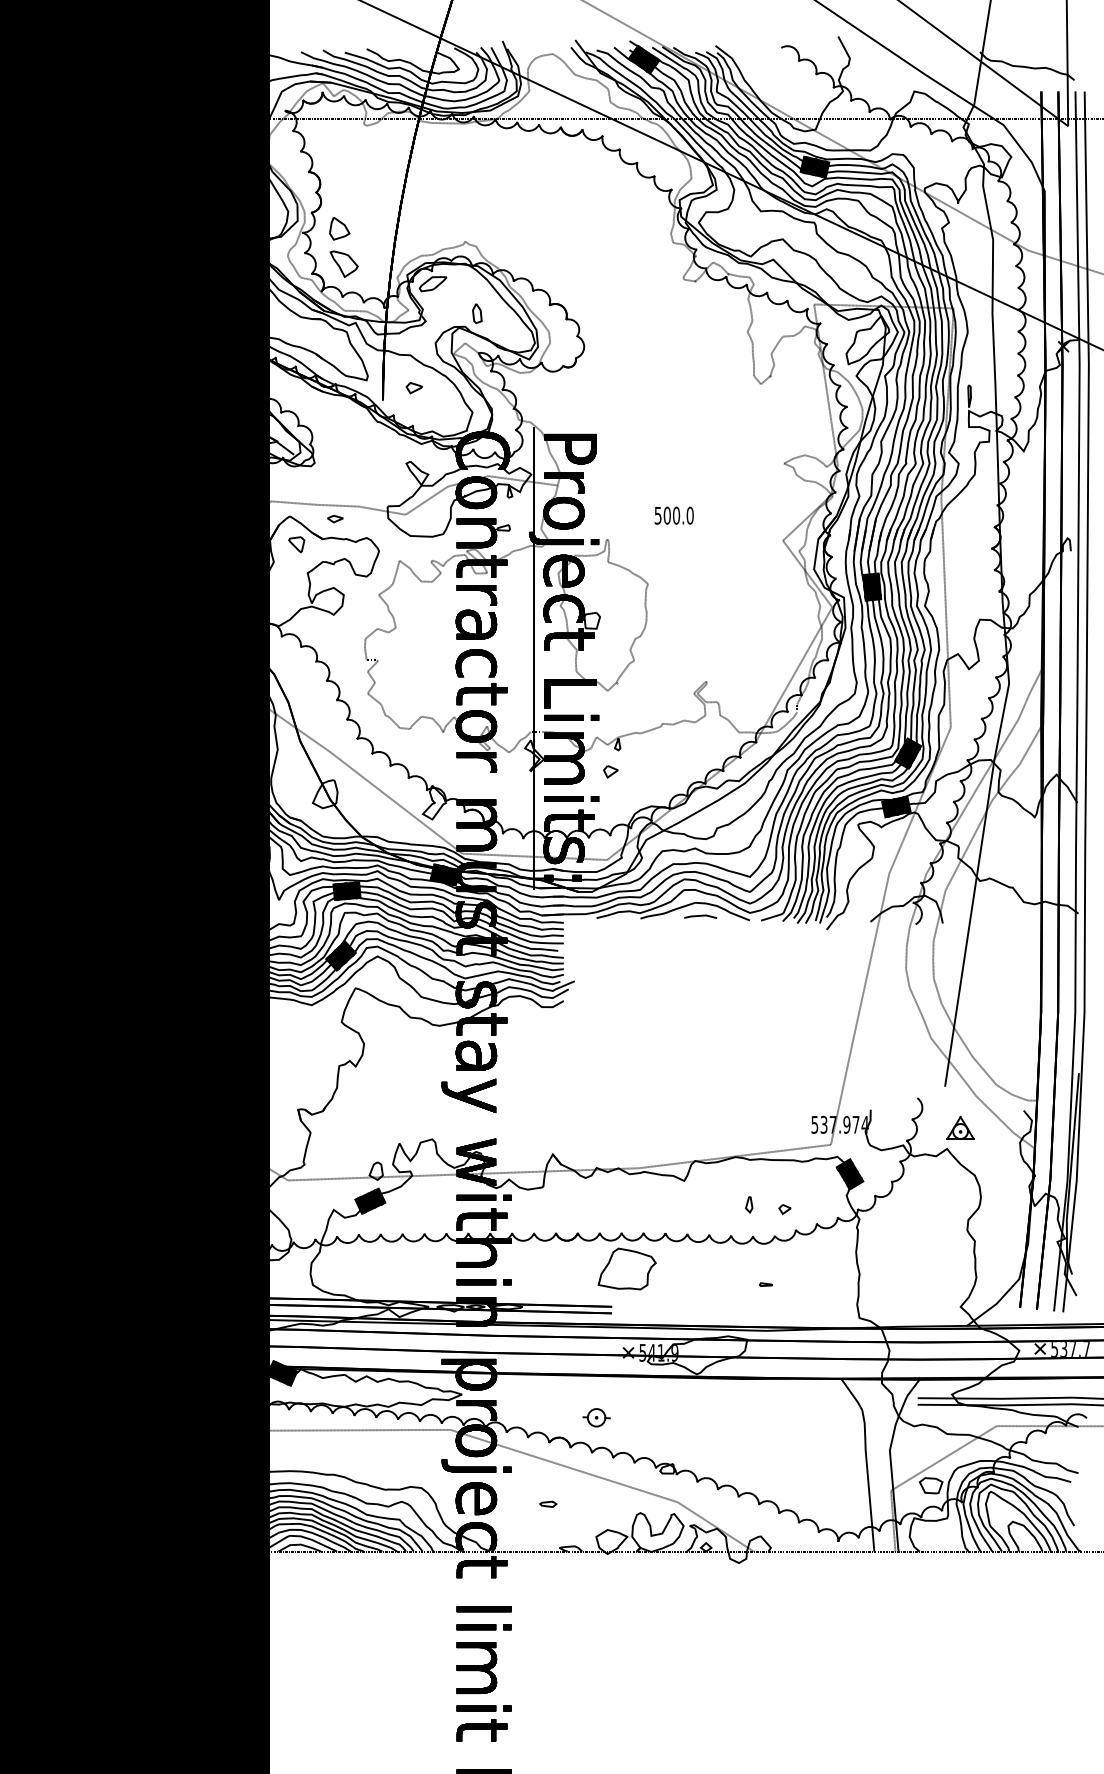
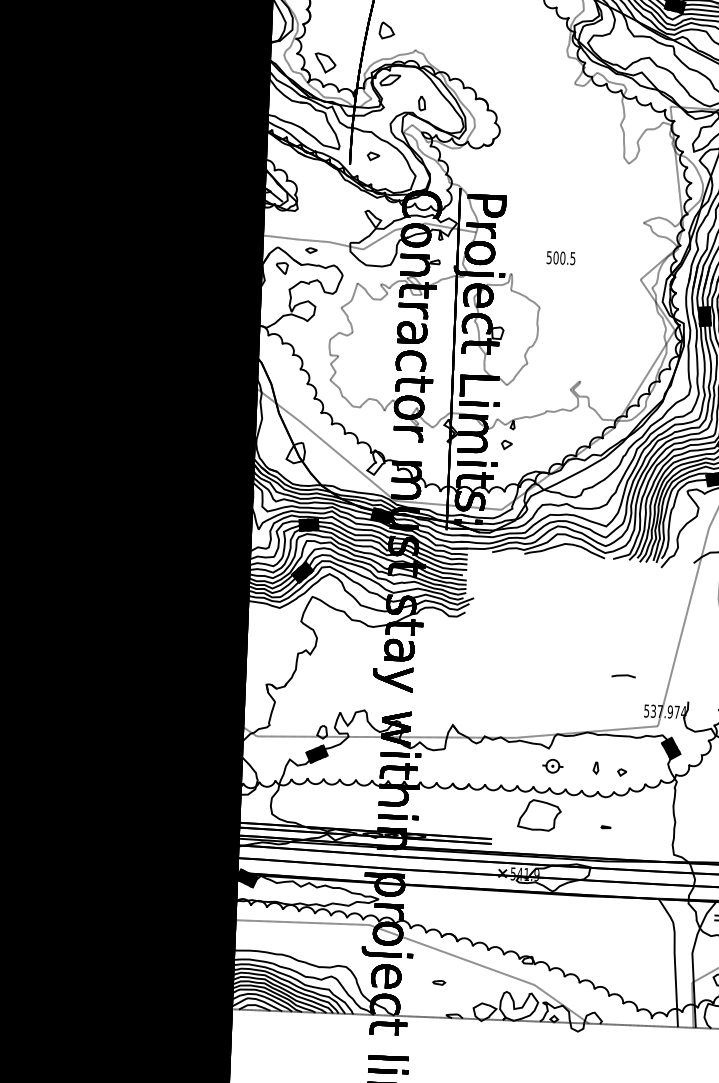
part: (339, 228) -> (386, 30), moved
text: (689, 515) -> (572, 258), 500.0 -> 500.5
line: (700, 916) -> (623, 675), moved
part: (626, 1268) -> (539, 814), moved
part: (596, 1417) -> (552, 766), moved

